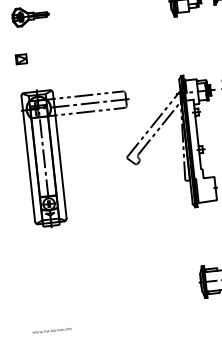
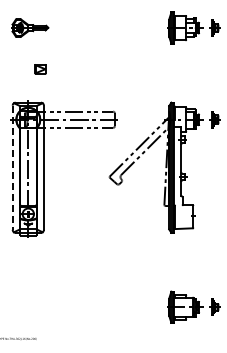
part: (21, 59) -> (40, 69), moved
line: (28, 159) -> (12, 168), solid -> dashed

